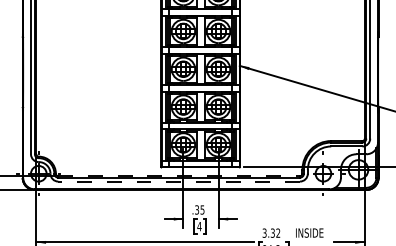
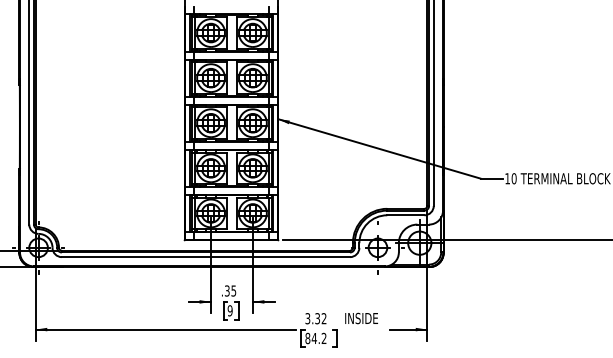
line: (179, 176) -> (206, 250), dashed -> solid
line: (178, 181) -> (205, 257), dashed -> solid
text: (198, 226) -> (229, 310), 4 -> 9

